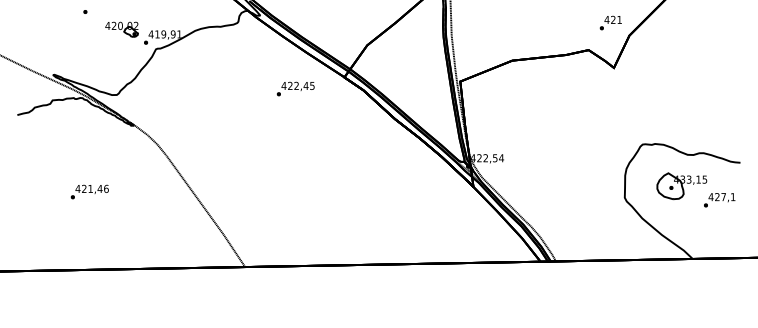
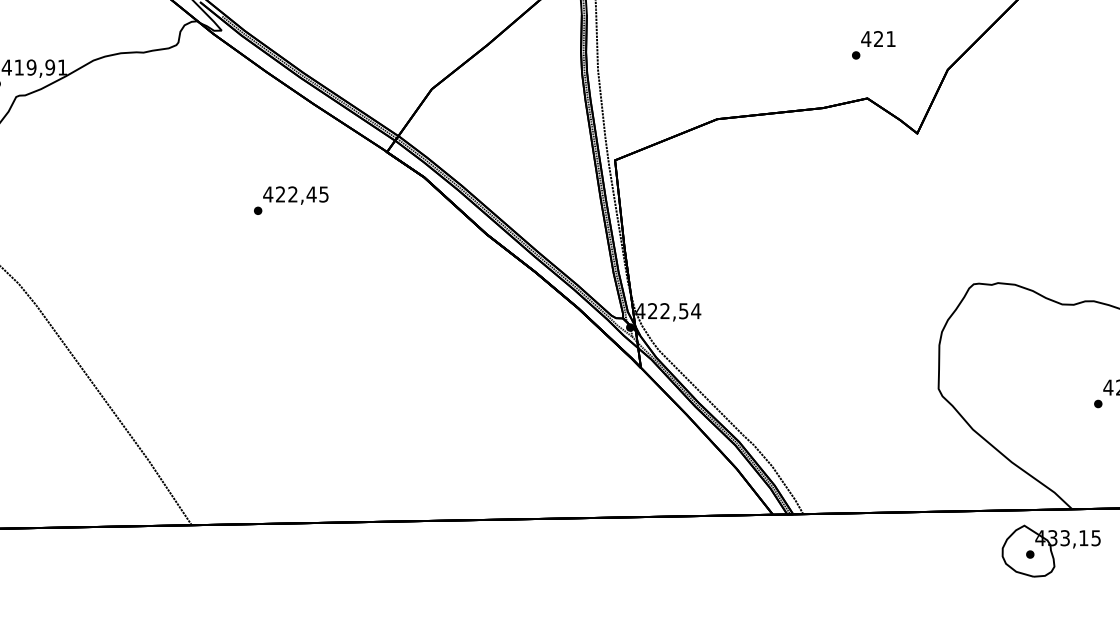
text: (610, 22) -> (873, 44), moved
text: (295, 88) -> (290, 199), moved
part: (681, 186) -> (1050, 551), moved

